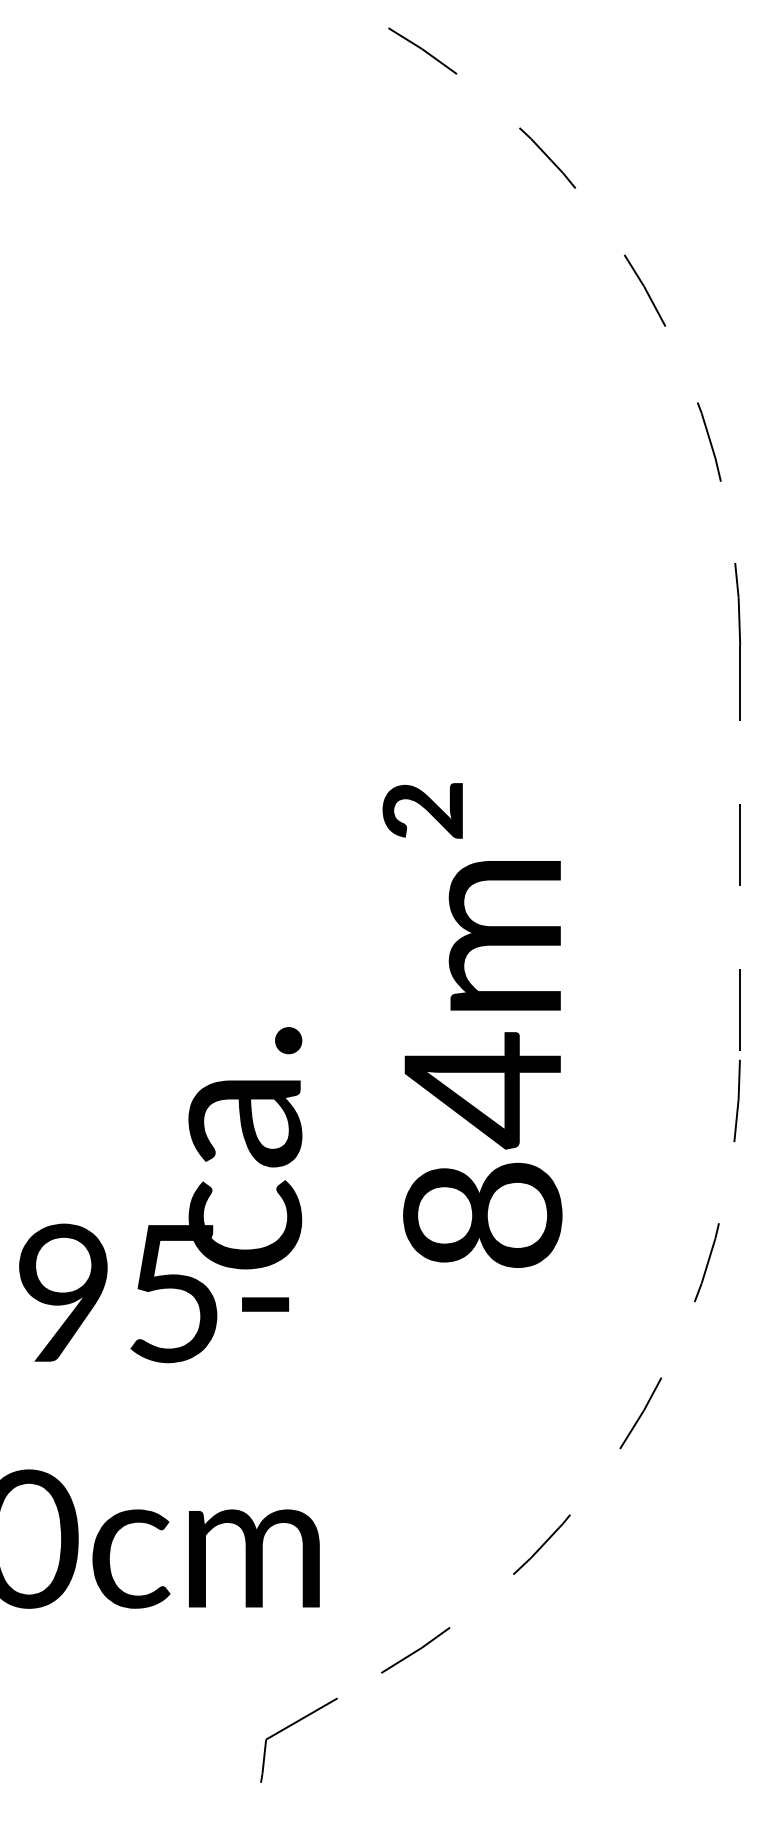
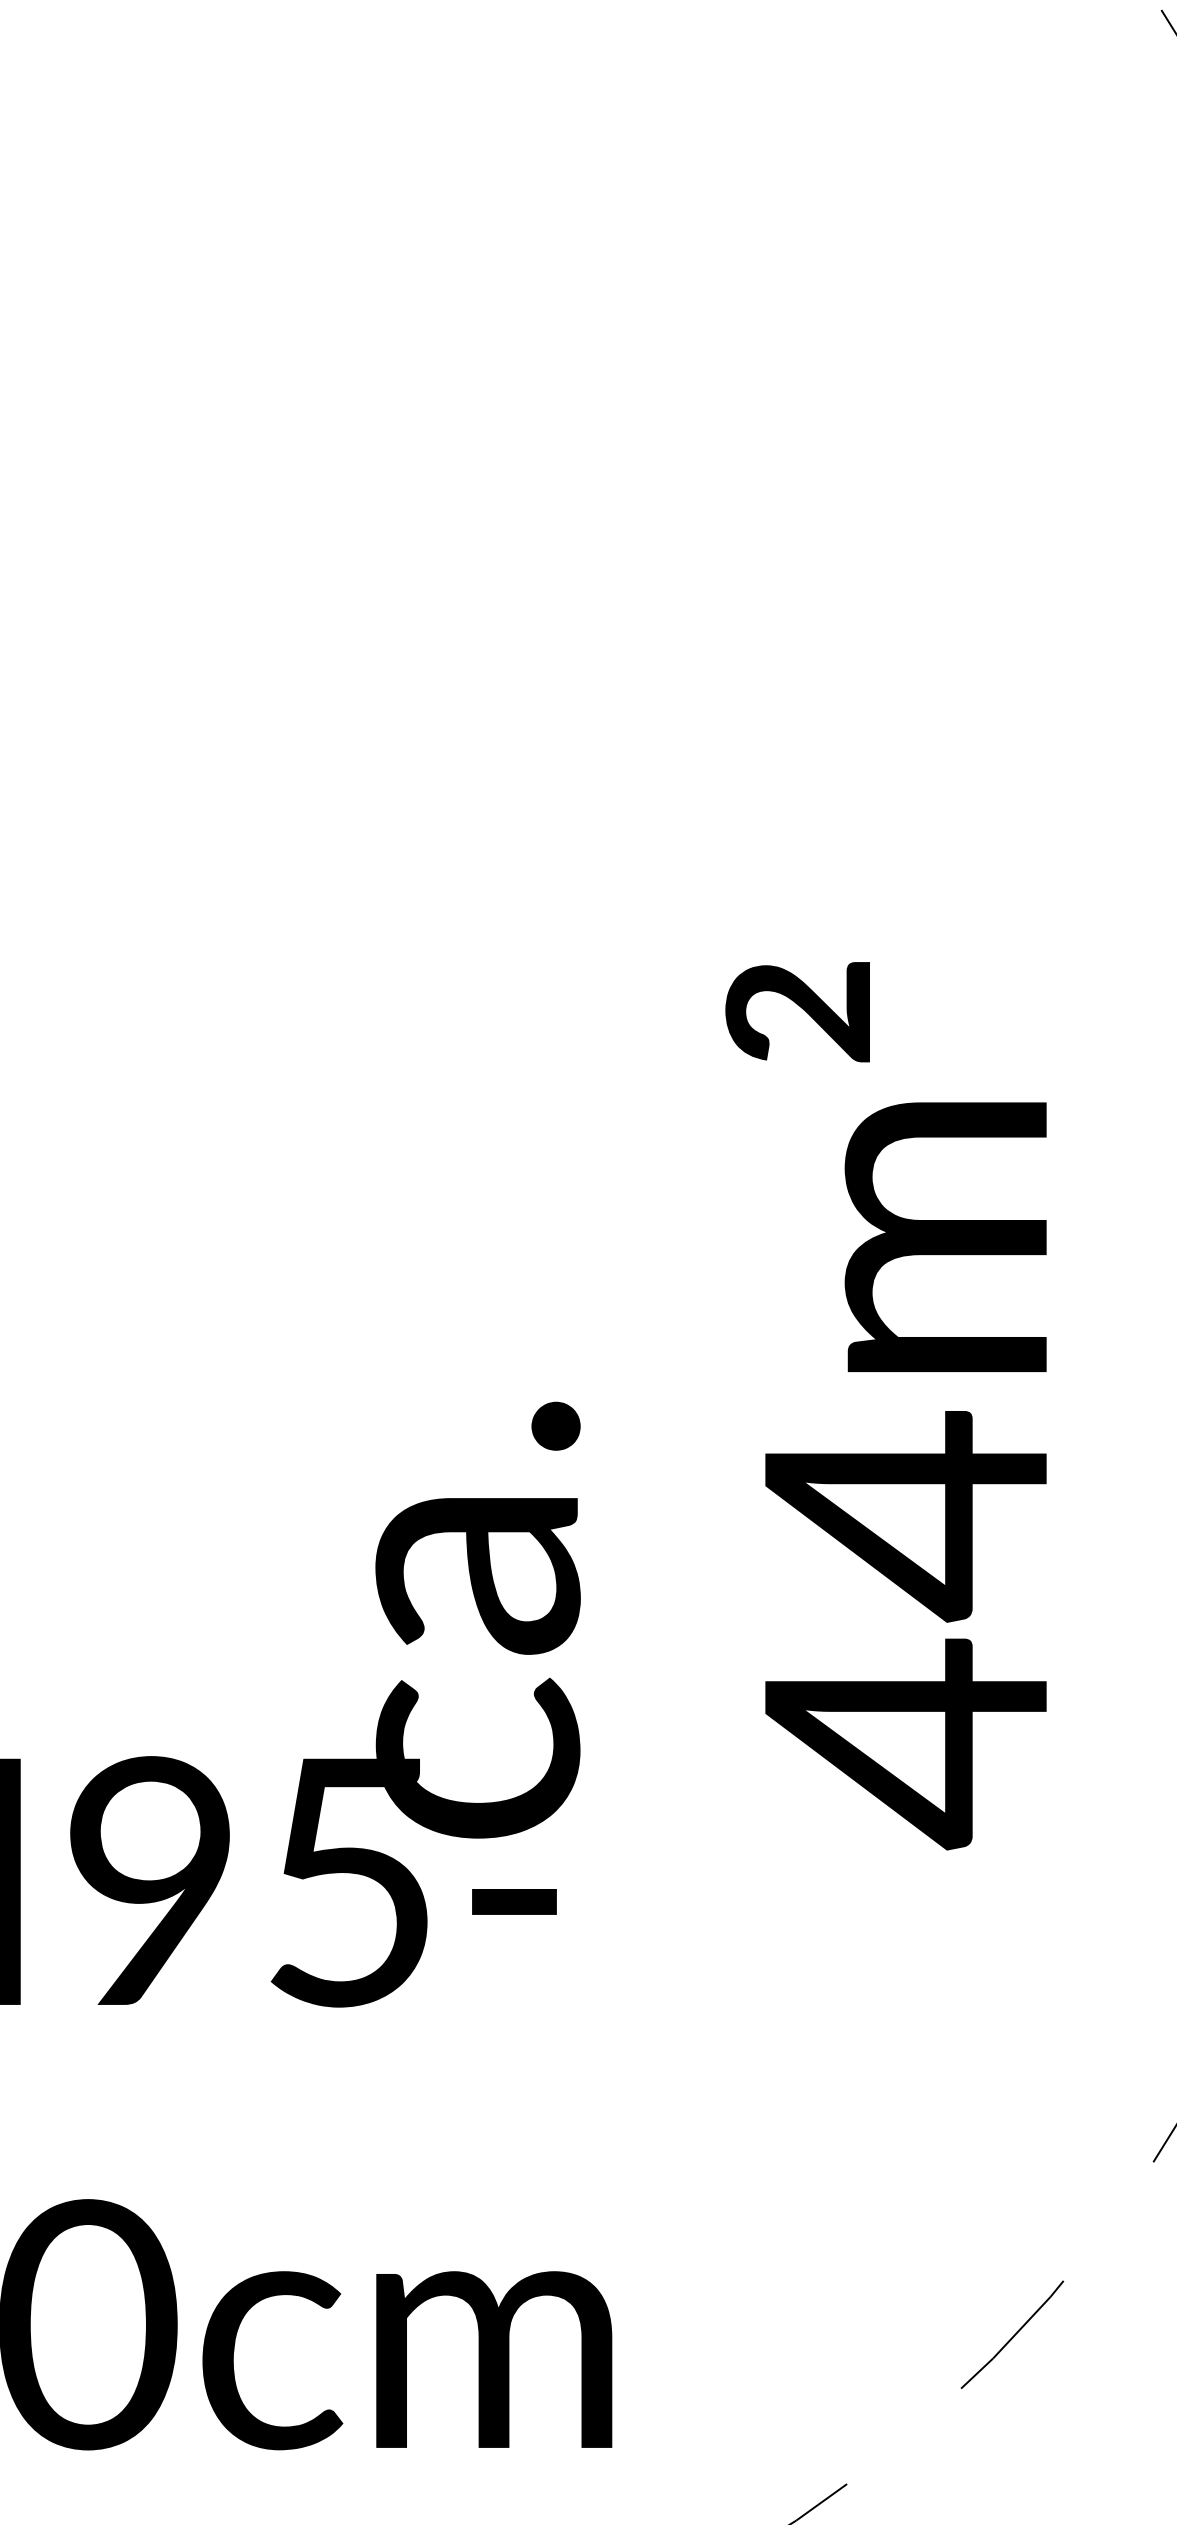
text: (482, 1216) -> (905, 1743), 84m² -> 44m²

